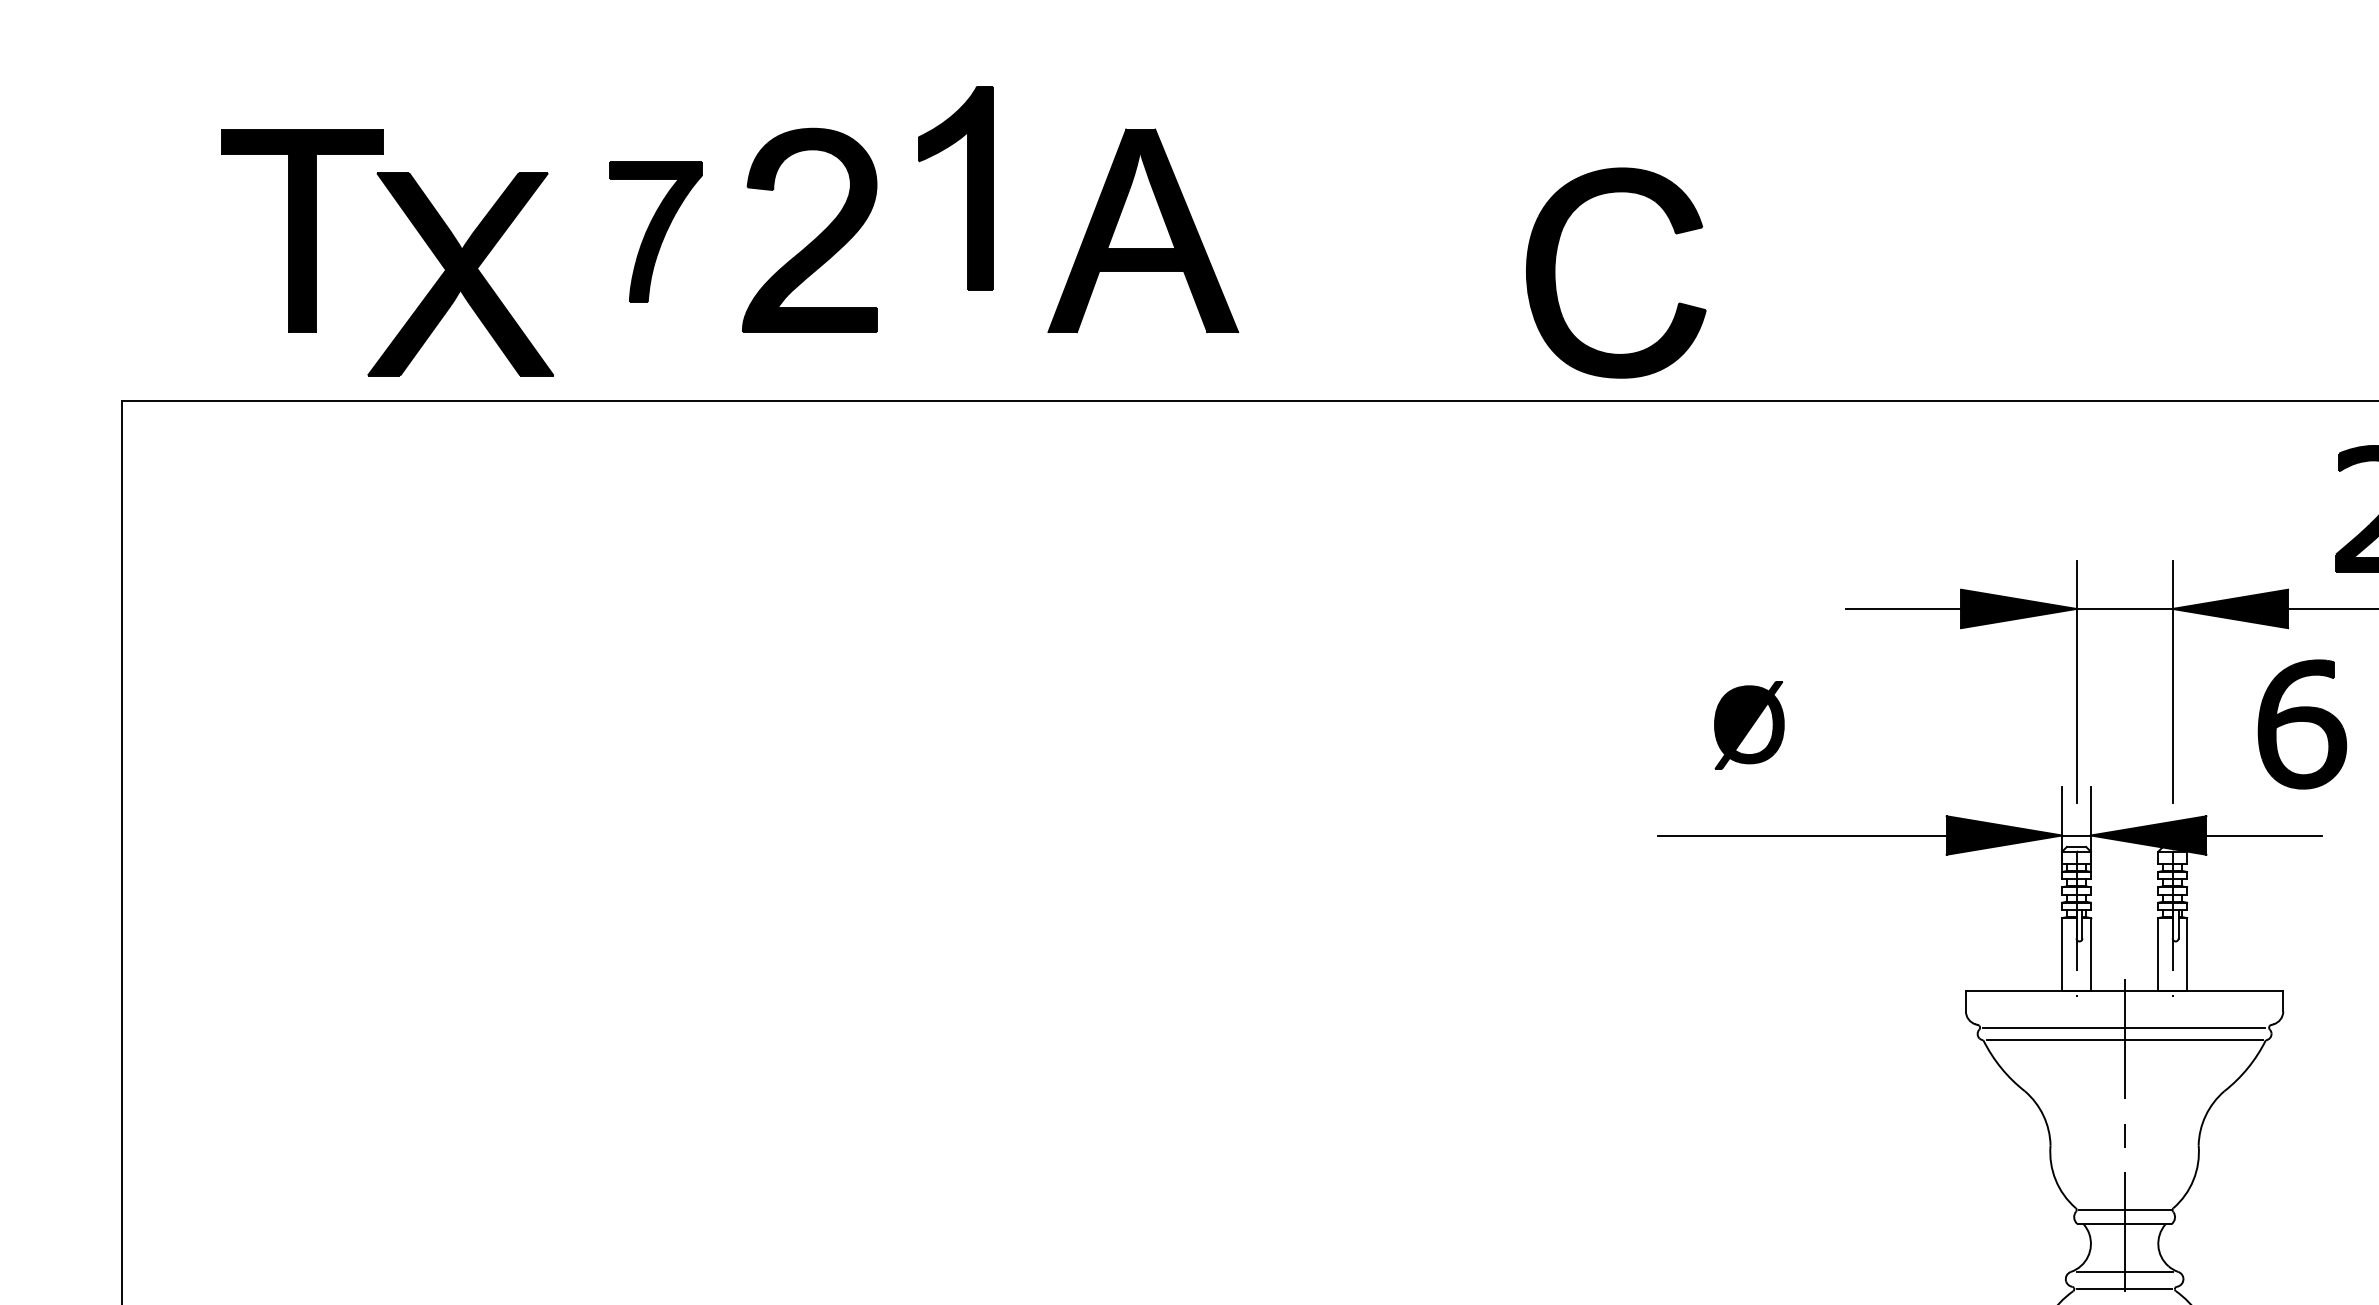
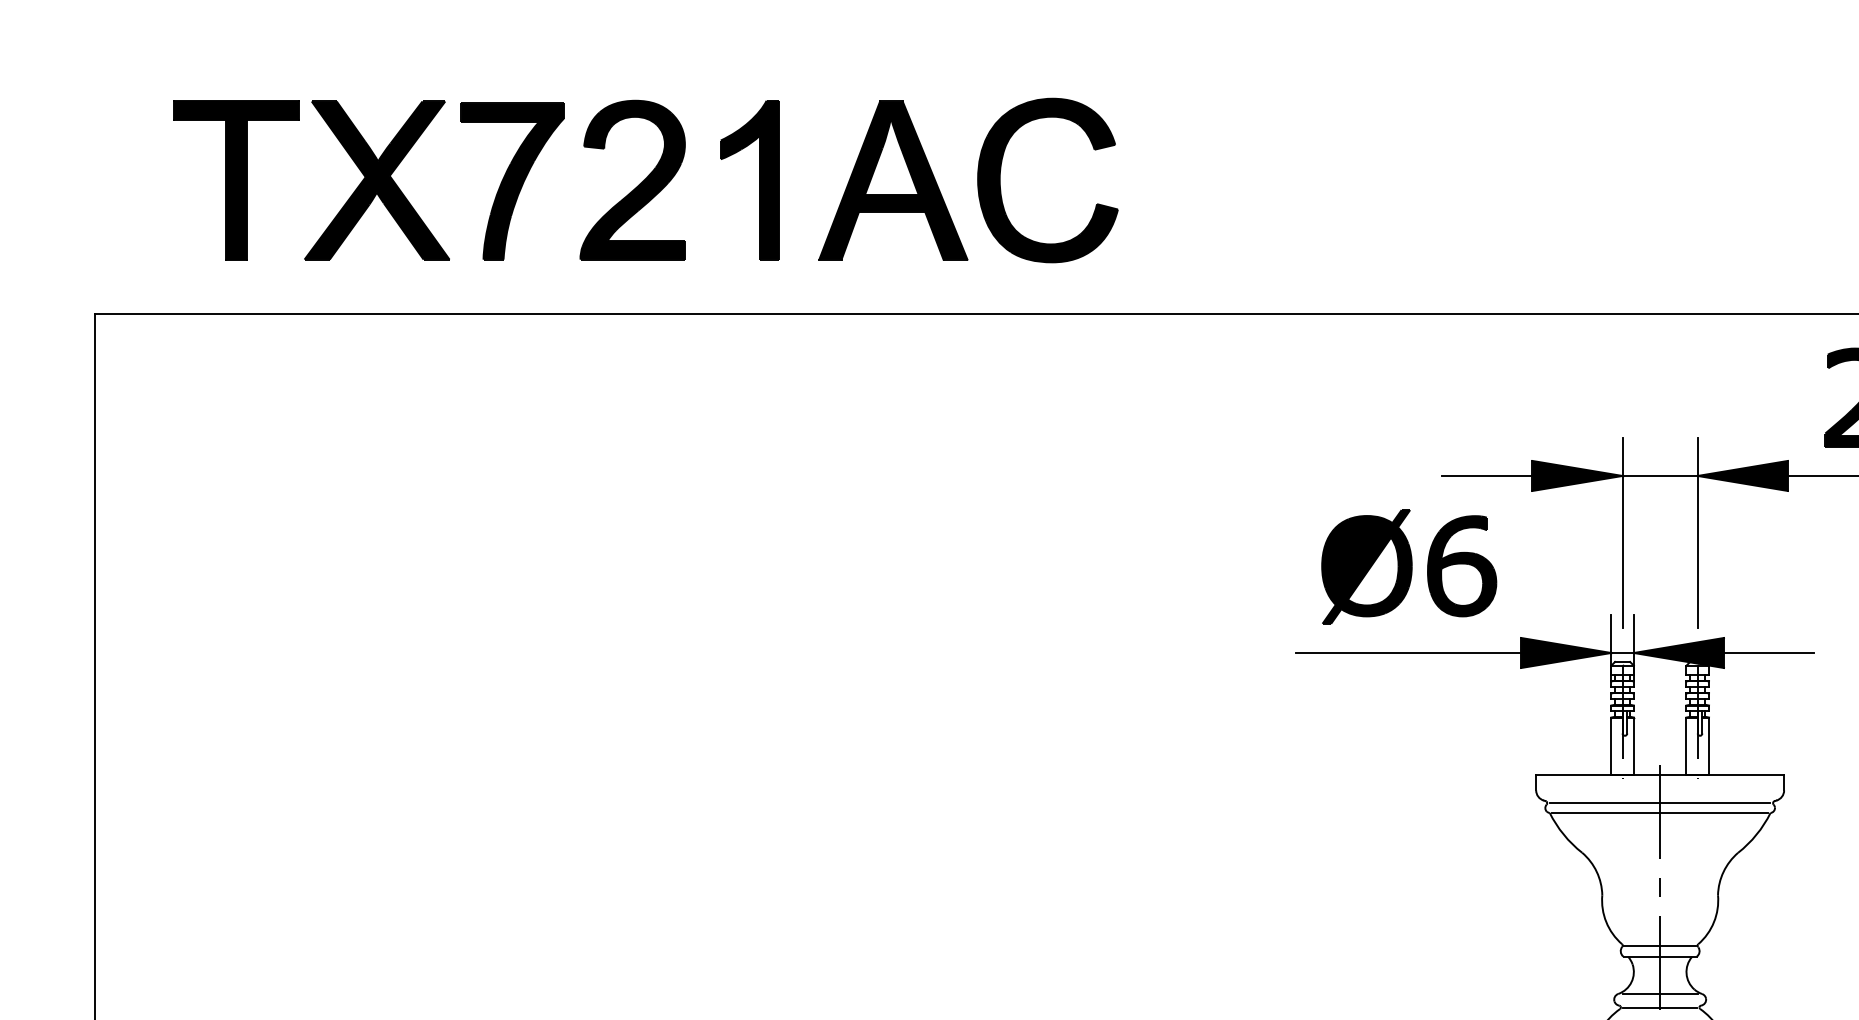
part: (968, 188) -> (759, 180), moved
part: (655, 232) -> (512, 181), size x1.43
part: (460, 274) -> (376, 180), moved
part: (1556, 284) -> (1001, 189), moved
part: (1748, 724) -> (1366, 566), size x1.67
part: (2302, 724) -> (1462, 566), moved

